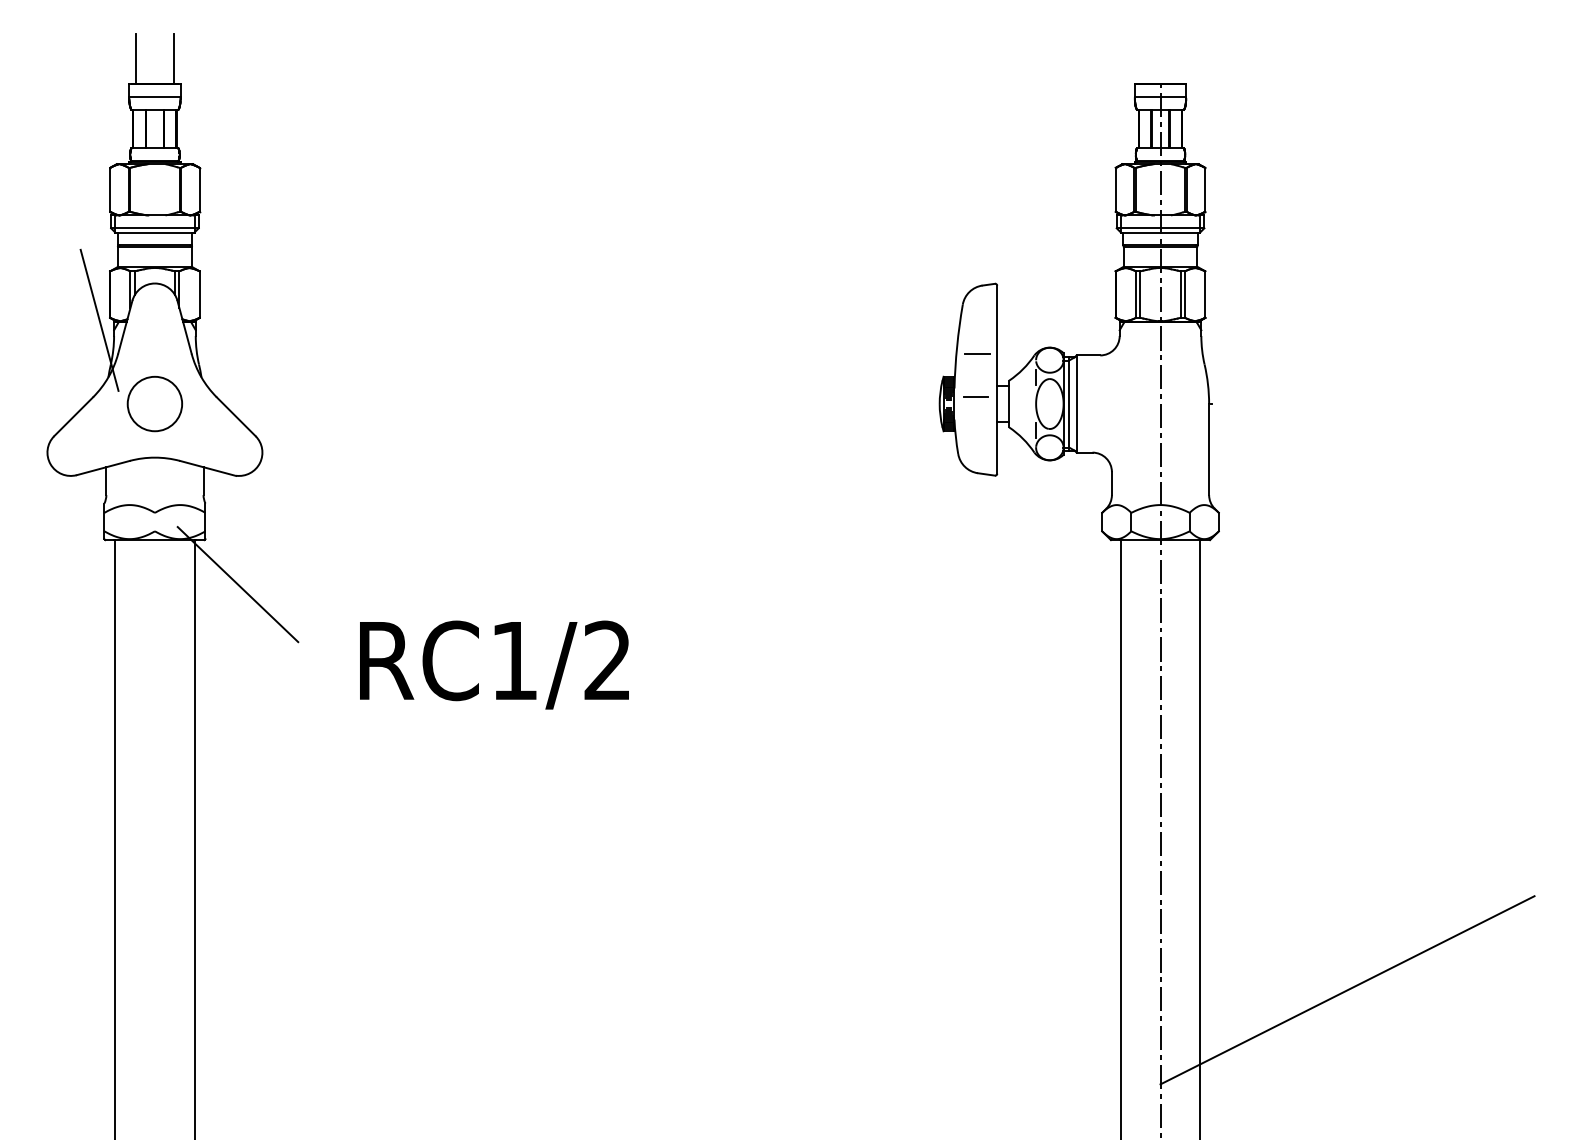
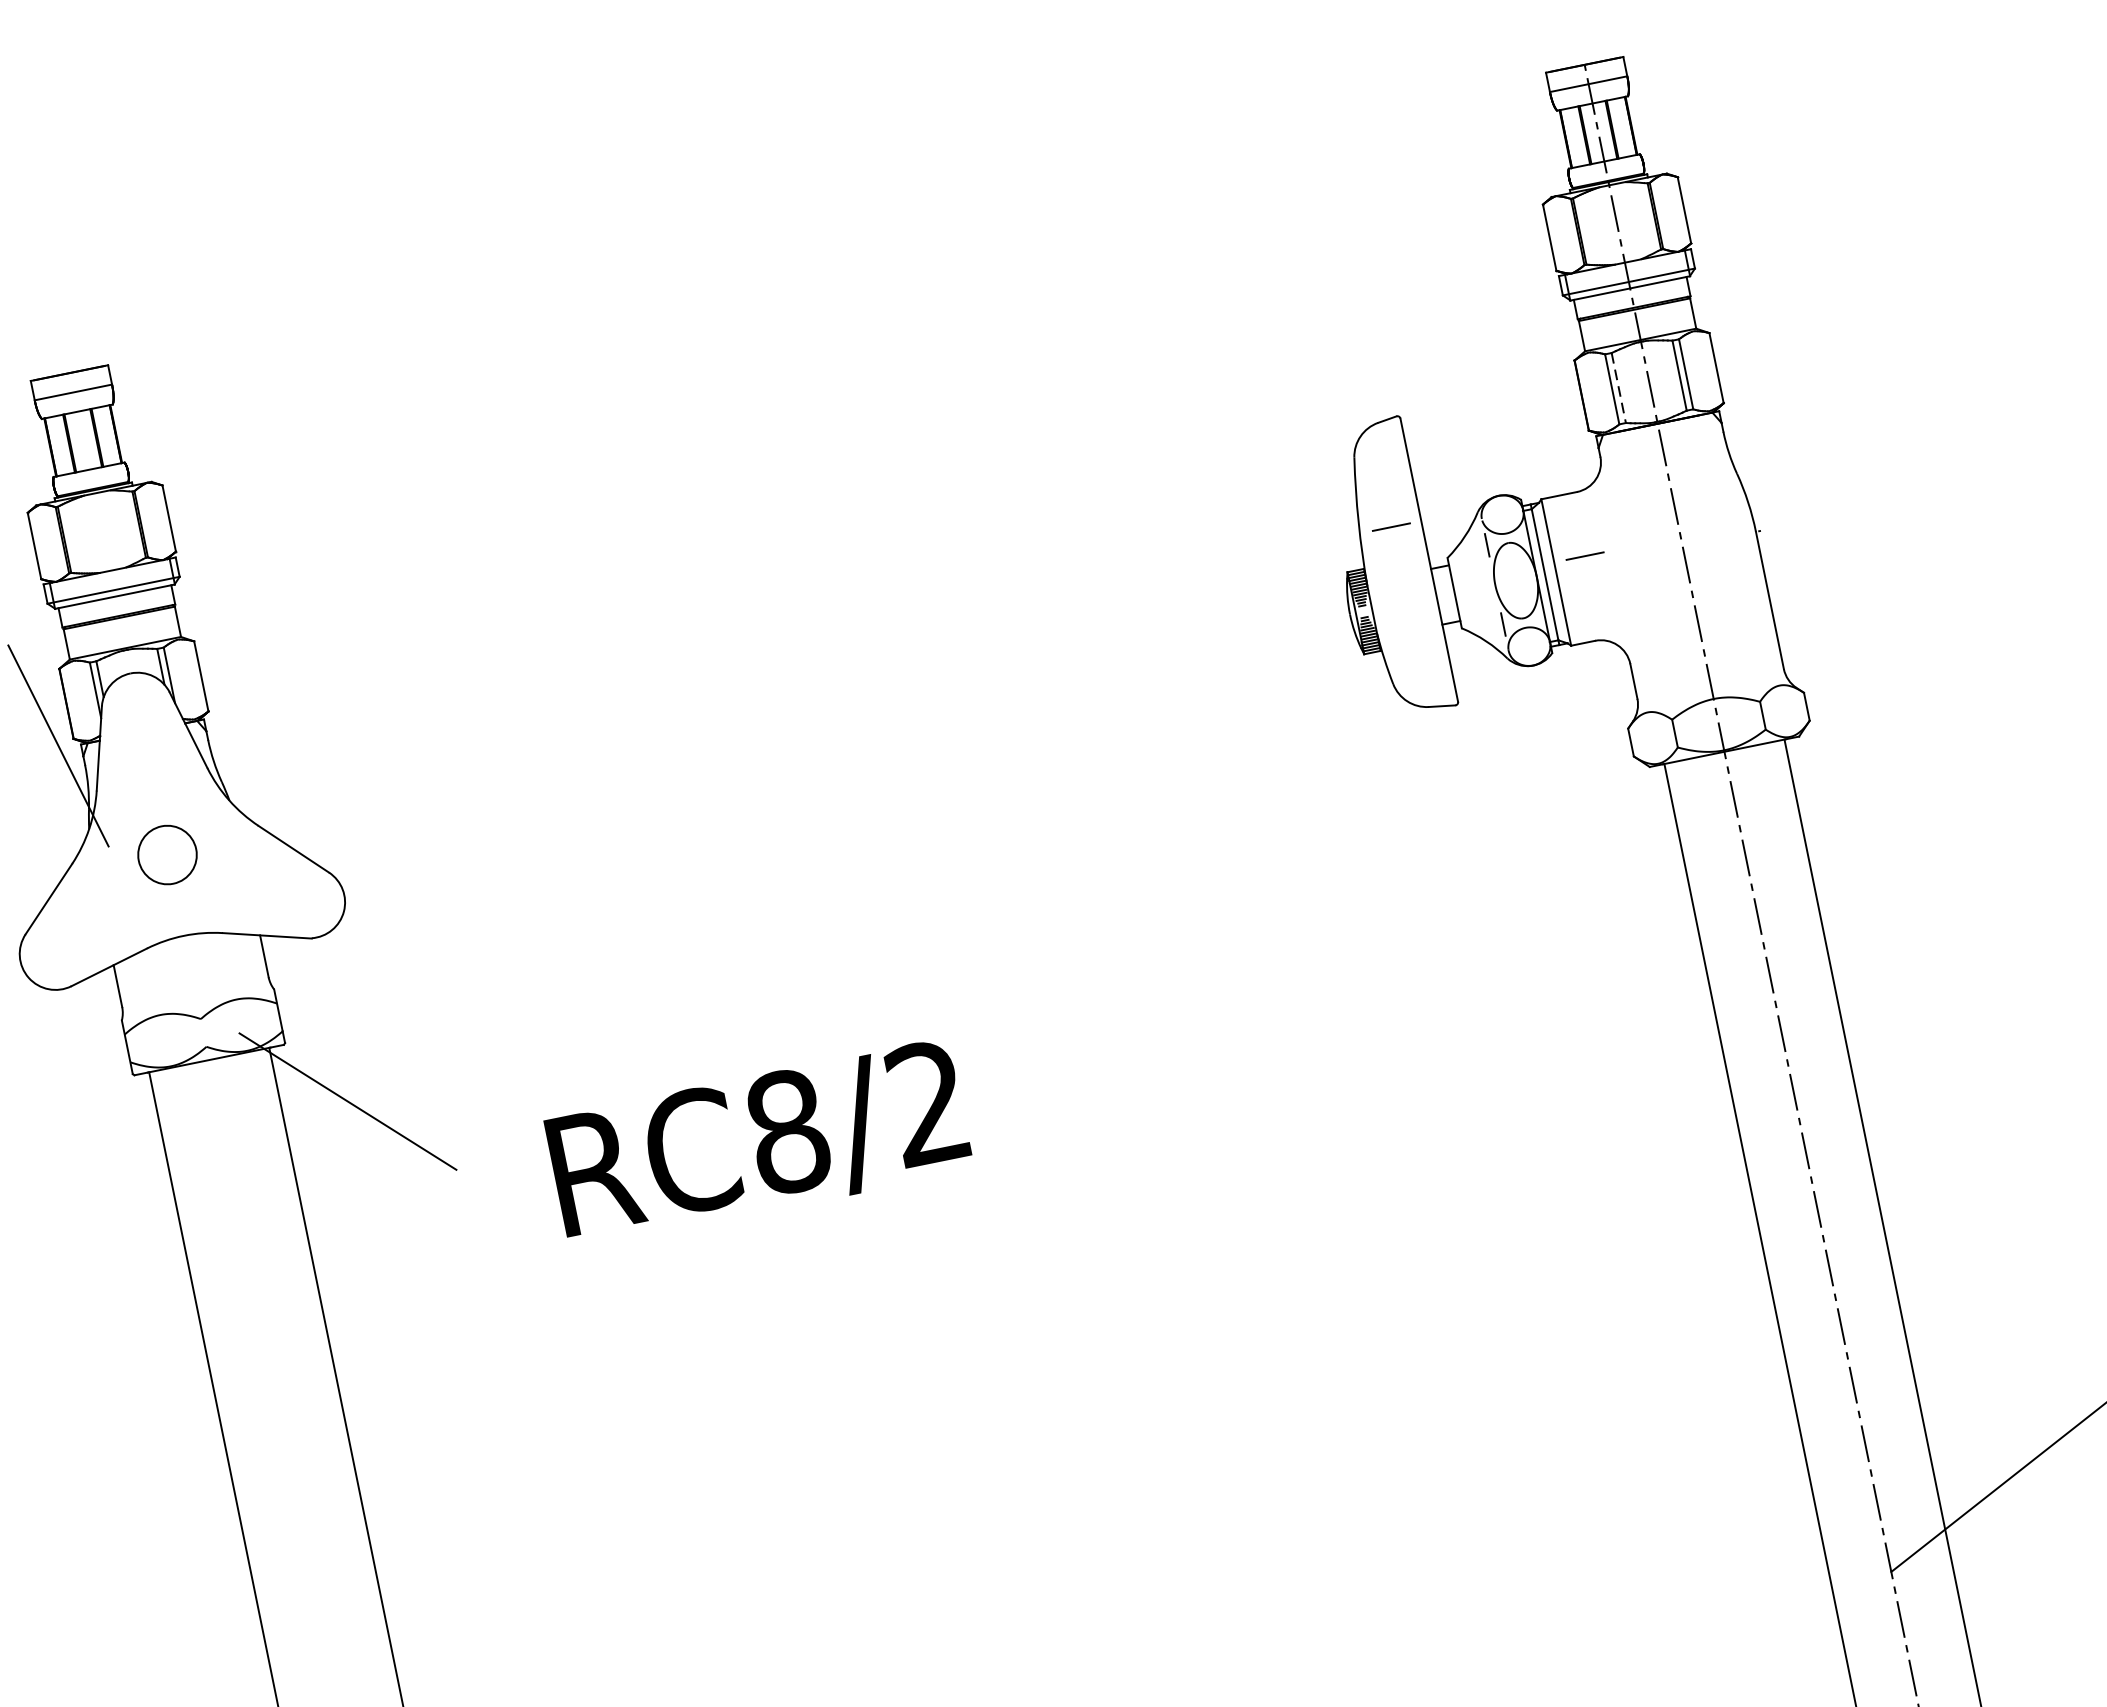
line: (135, 59) -> (32, 341), removed
line: (174, 59) -> (91, 329), removed
line: (1140, 295) -> (1619, 389), solid -> dashed
line: (975, 396) -> (1583, 555), moved
circle: (154, 403) -> (166, 854), size x0.7
text: (514, 660) -> (787, 1131), RC1/2 -> RC8/2

